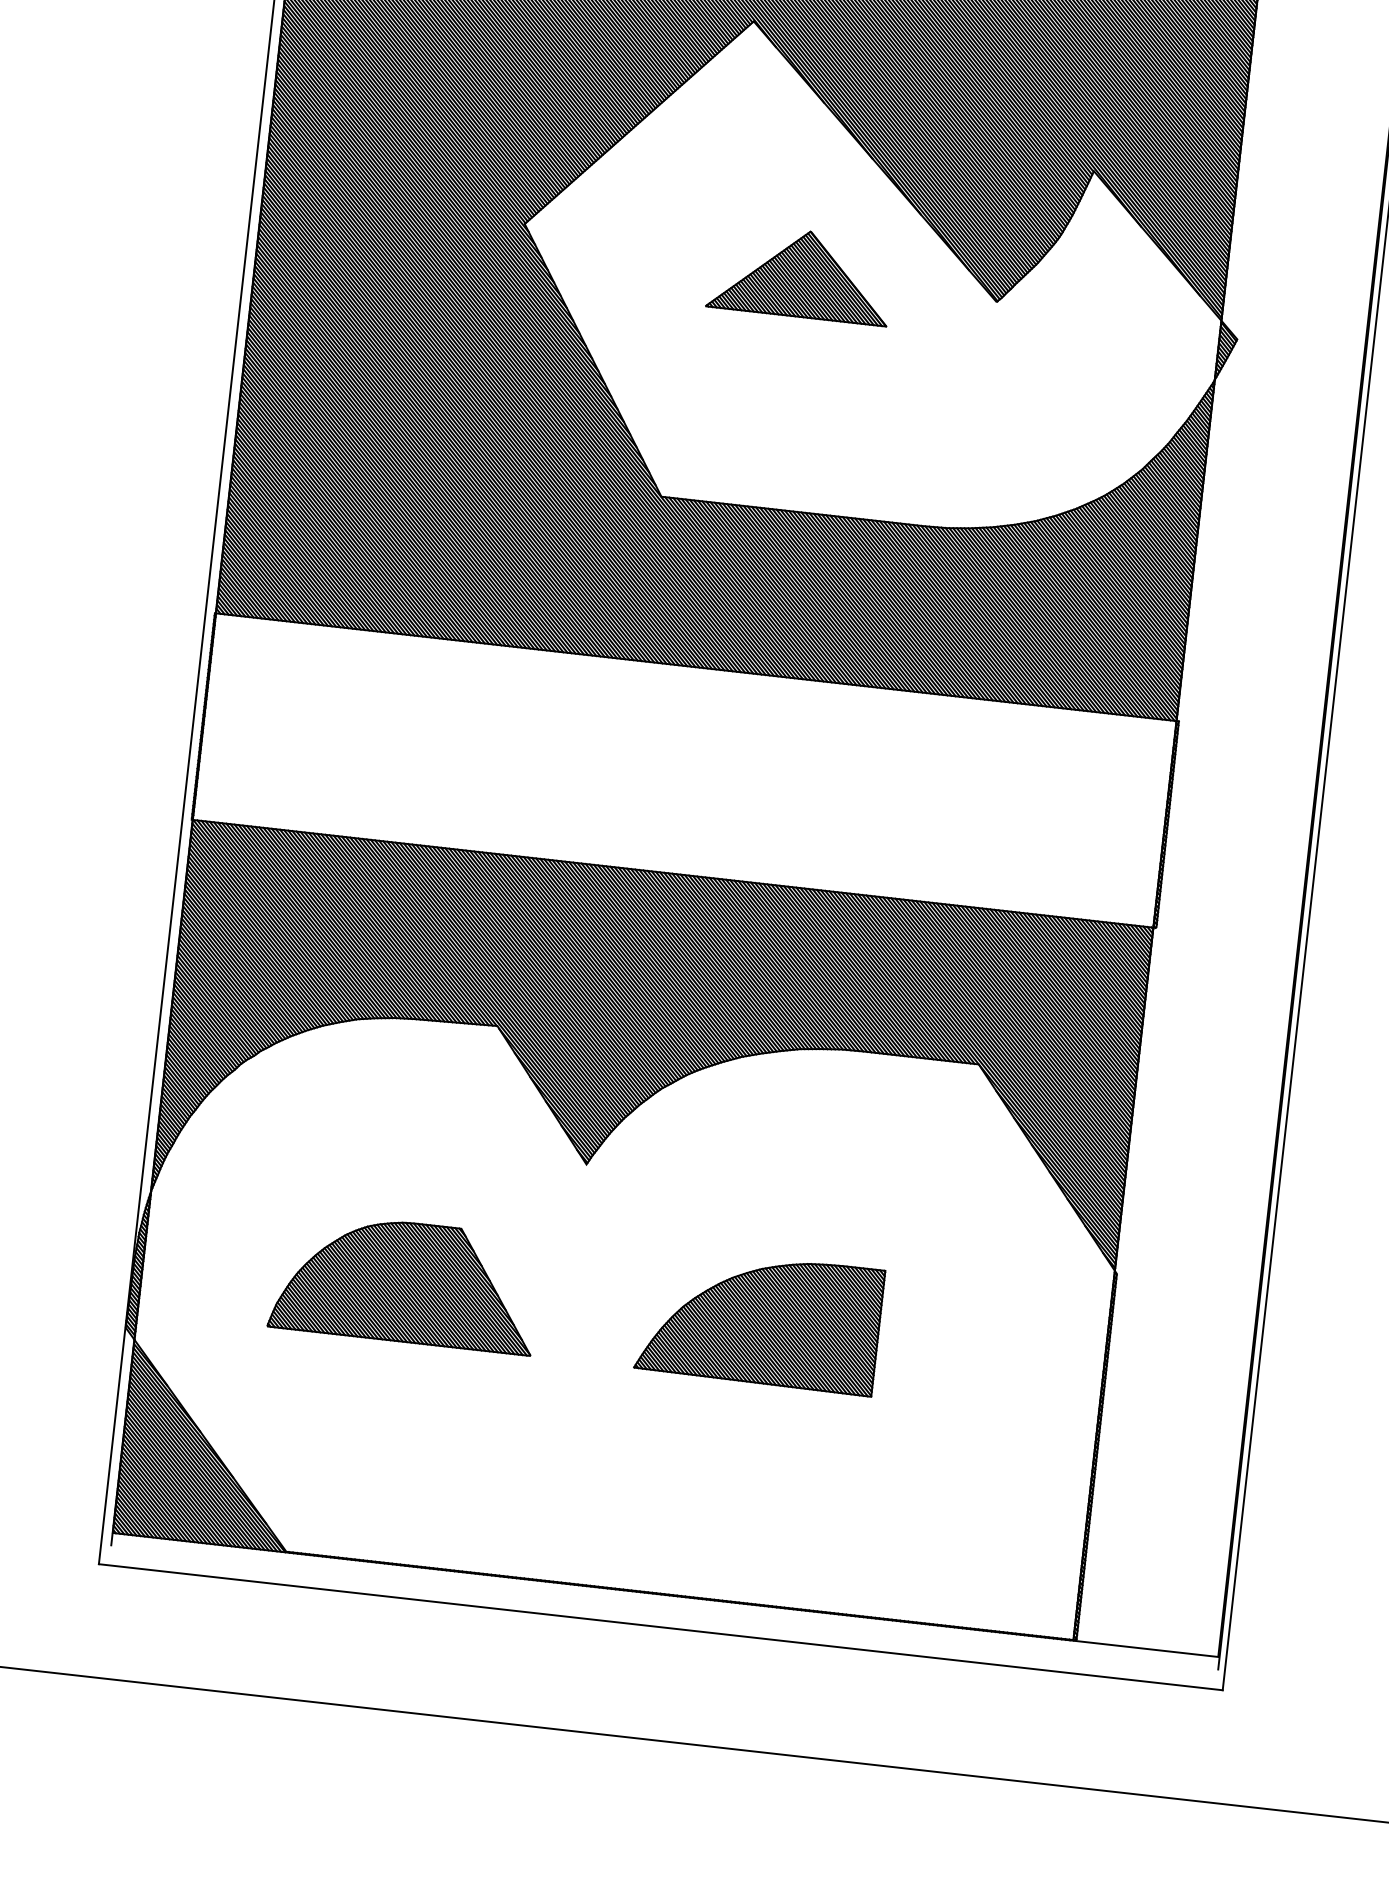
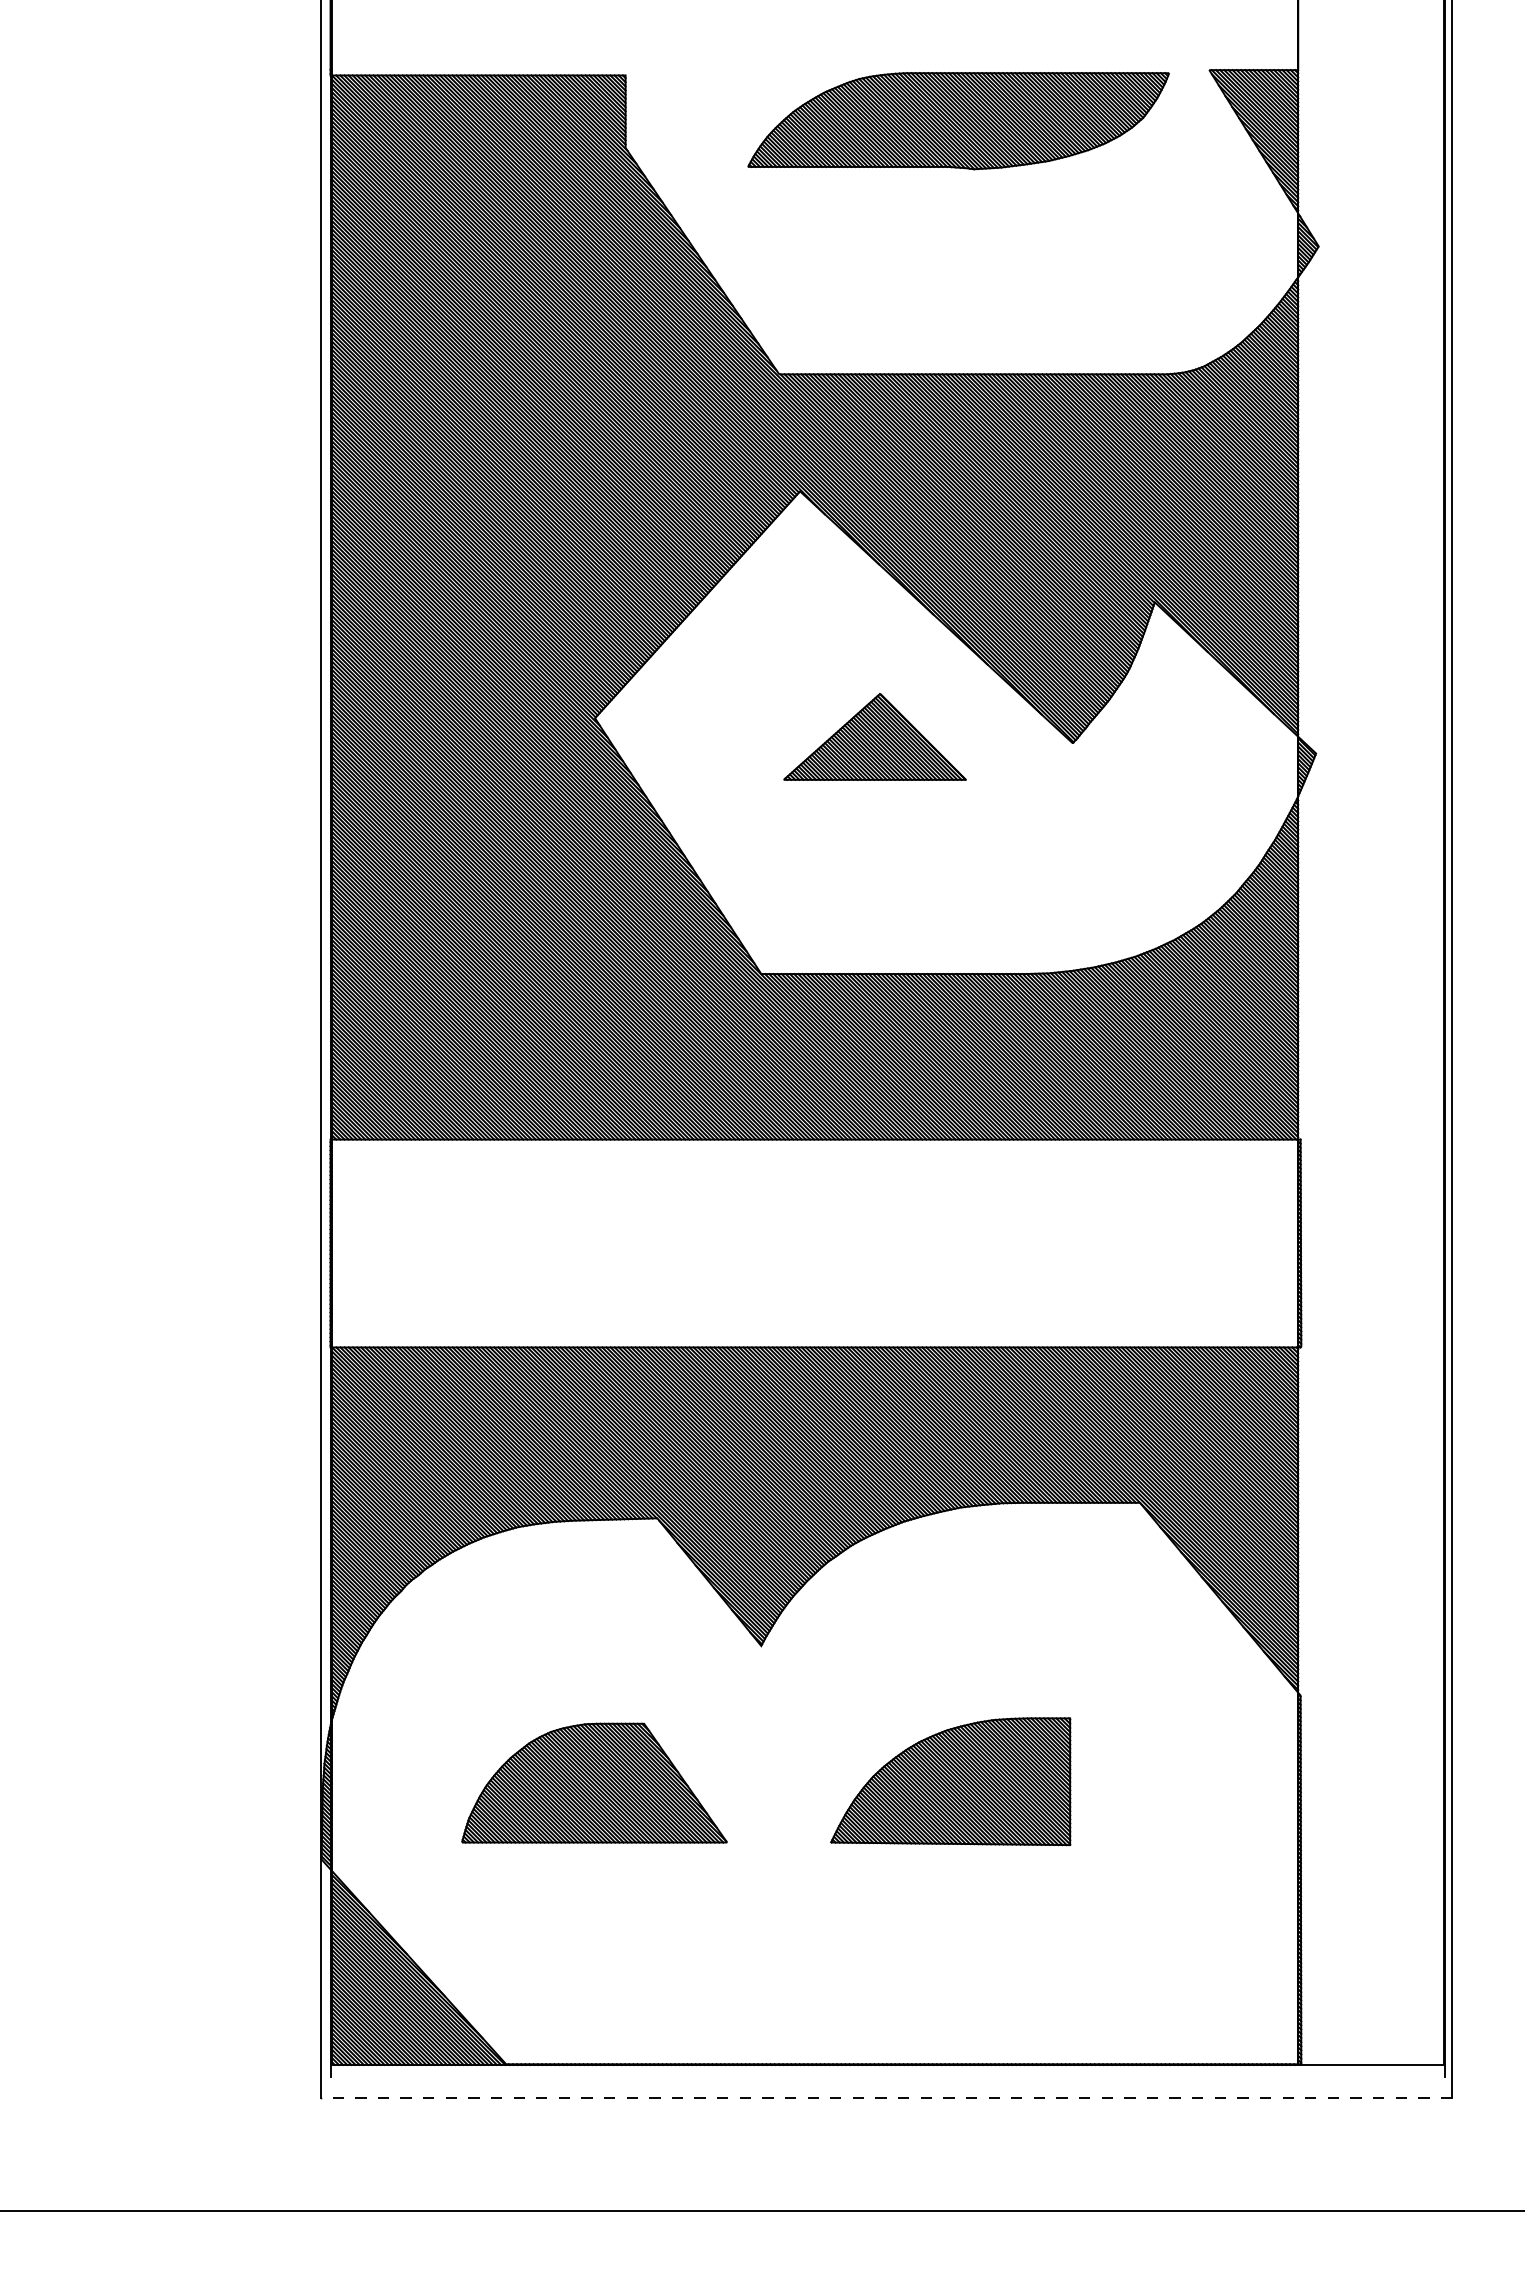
line: (660, 1627) -> (886, 2097), solid -> dashed

